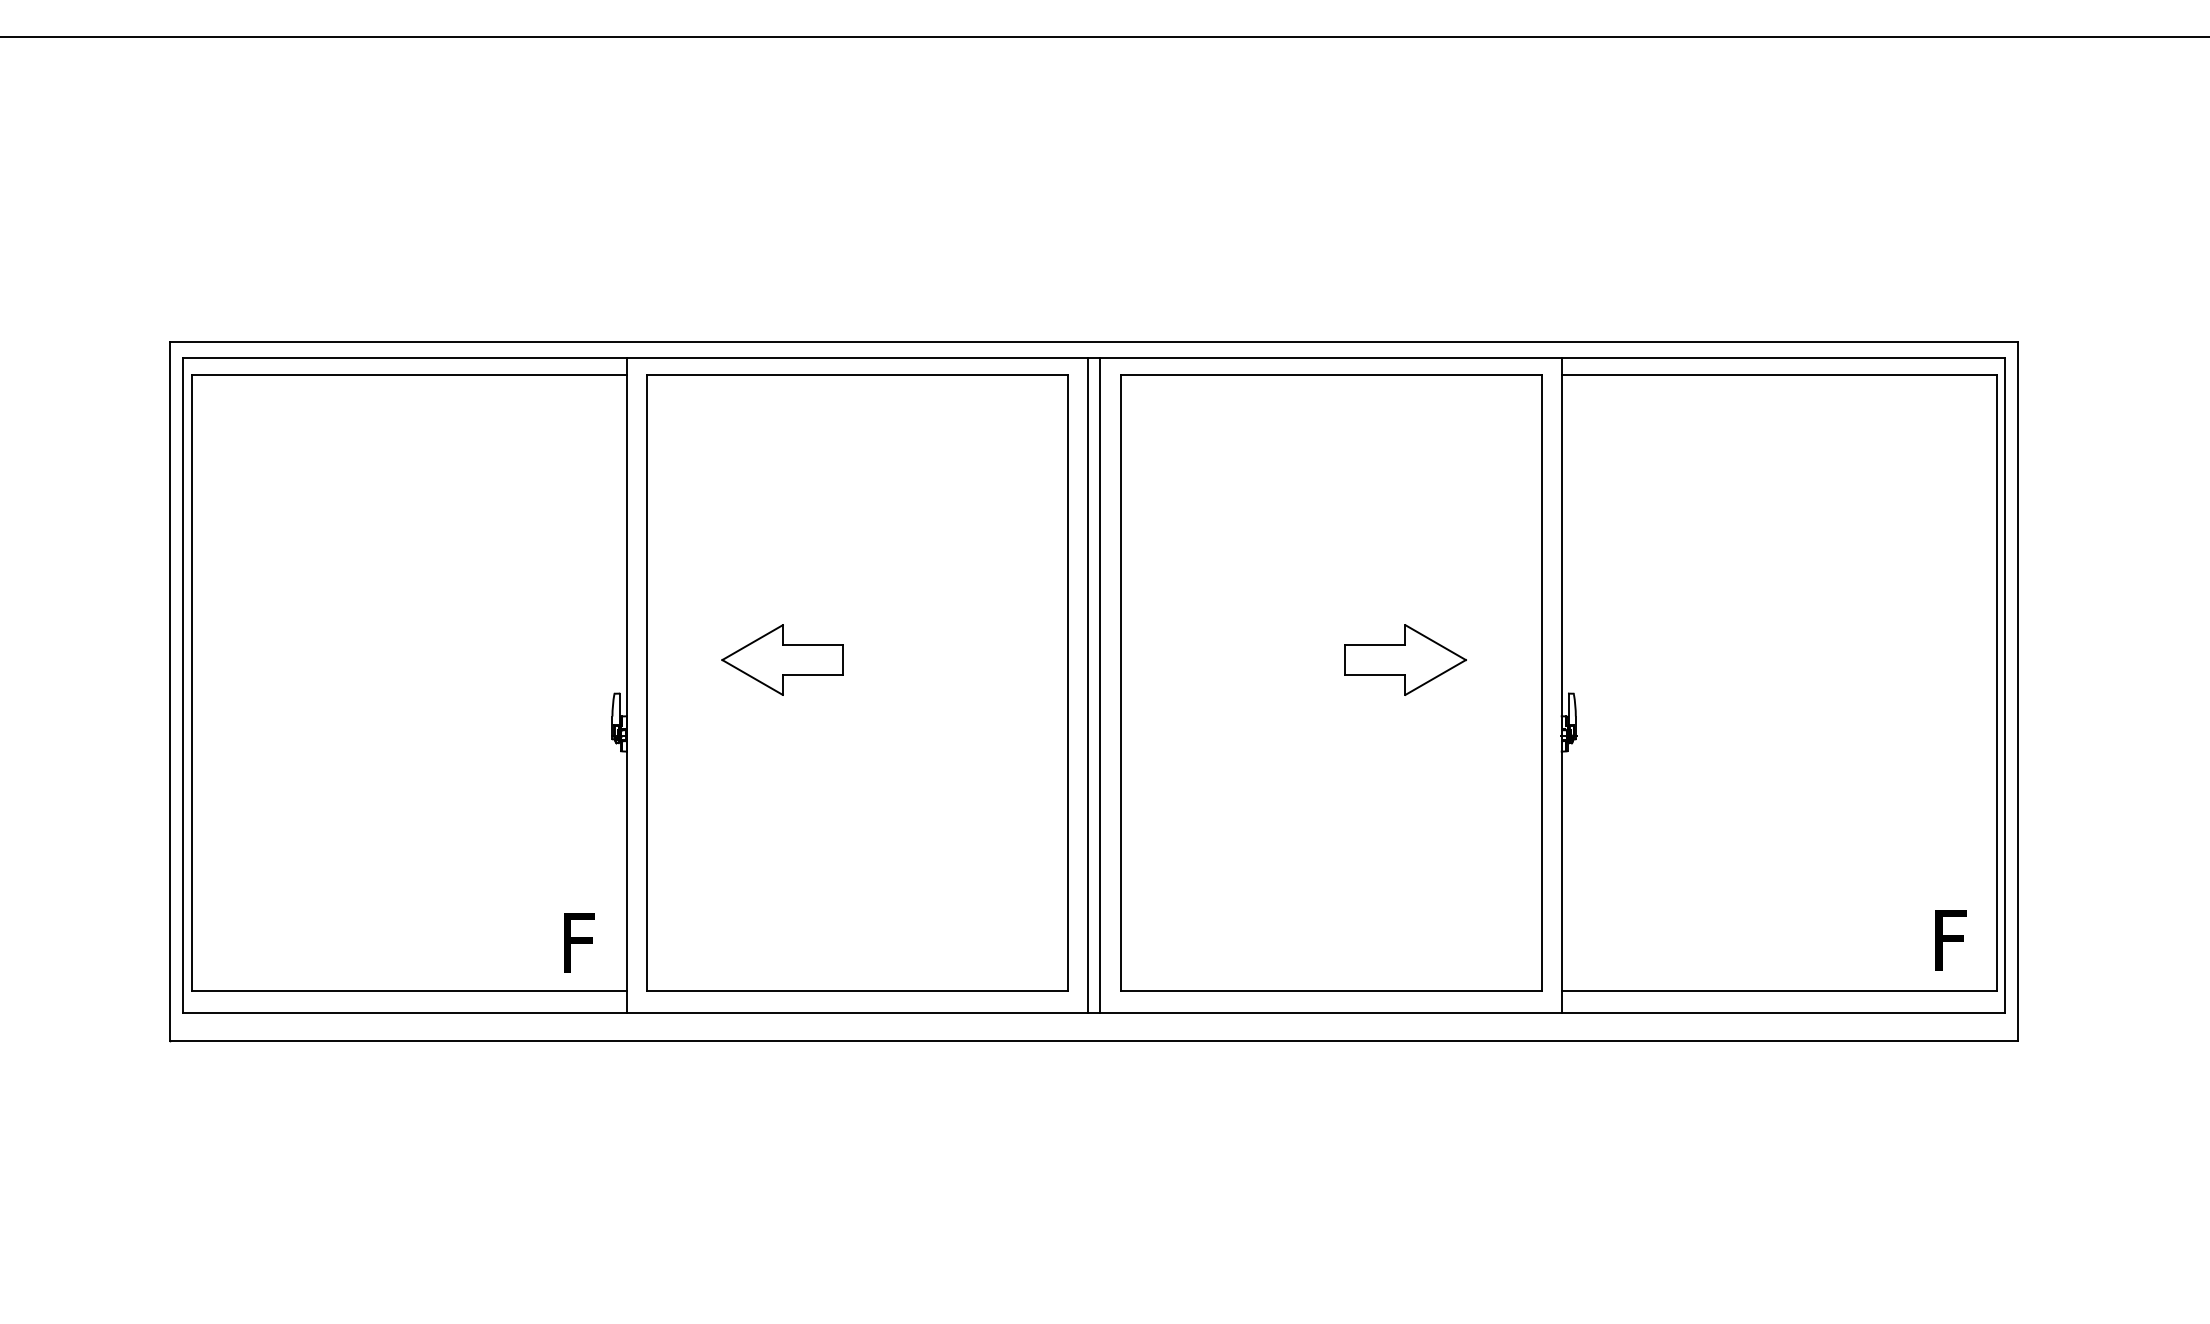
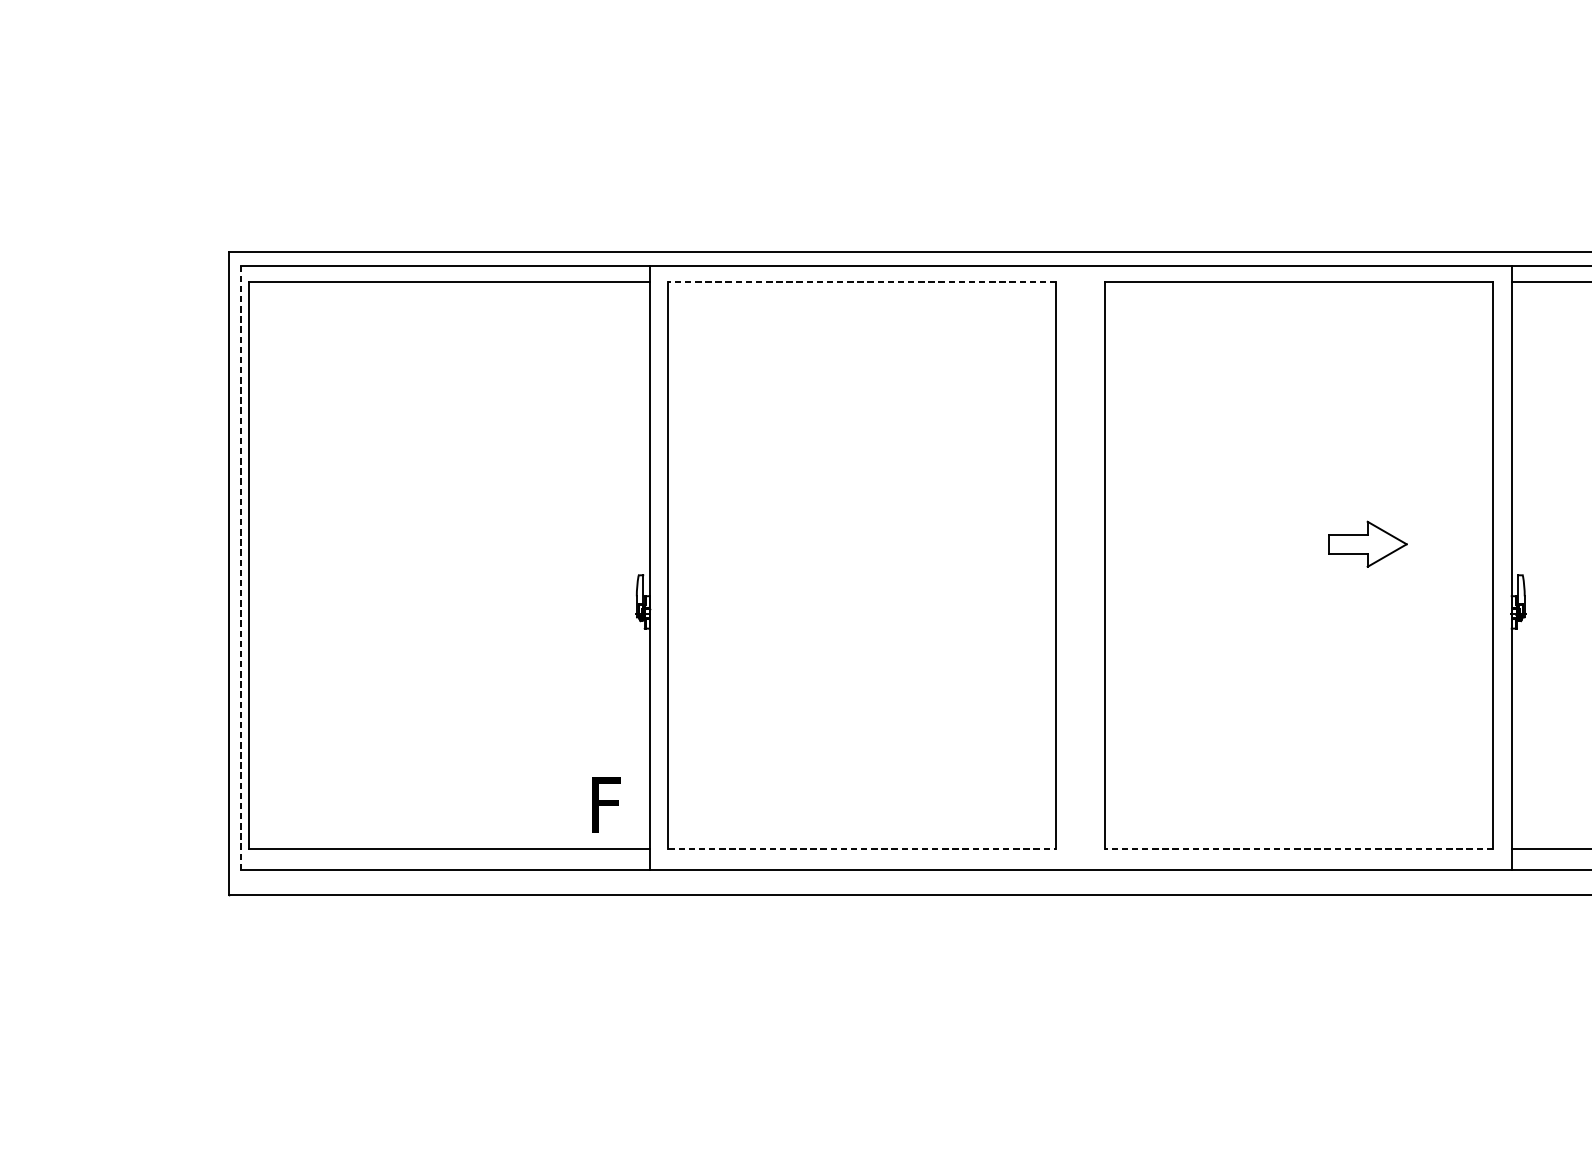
line: (856, 375) -> (861, 282), solid -> dashed
part: (782, 659) -> (793, 543), removed
part: (1405, 659) -> (1367, 543), size x0.7
line: (1087, 684) -> (1074, 566), removed
line: (1100, 684) -> (1086, 566), removed
line: (182, 685) -> (240, 567), solid -> dashed
line: (857, 990) -> (862, 848), solid -> dashed
line: (1330, 990) -> (1298, 848), solid -> dashed

